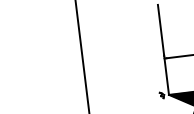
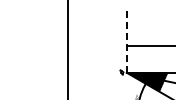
line: (162, 49) -> (126, 39), solid -> dashed

